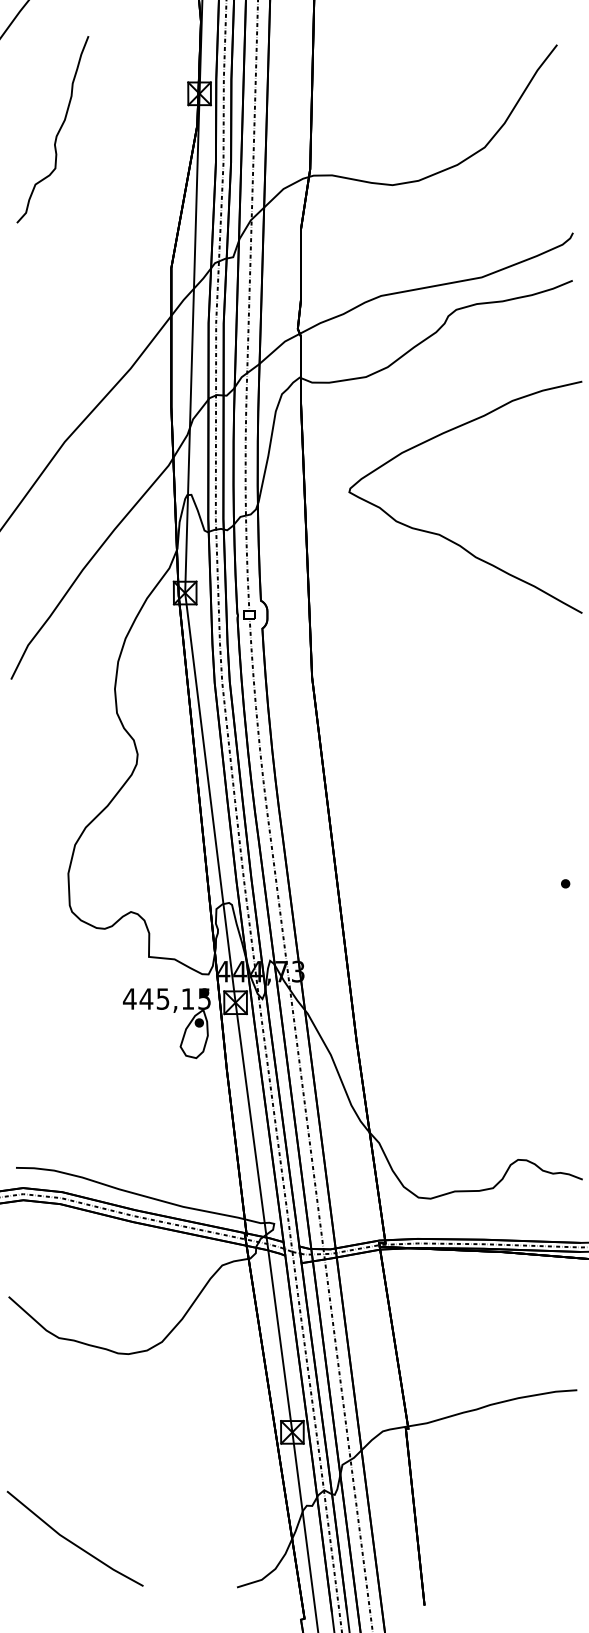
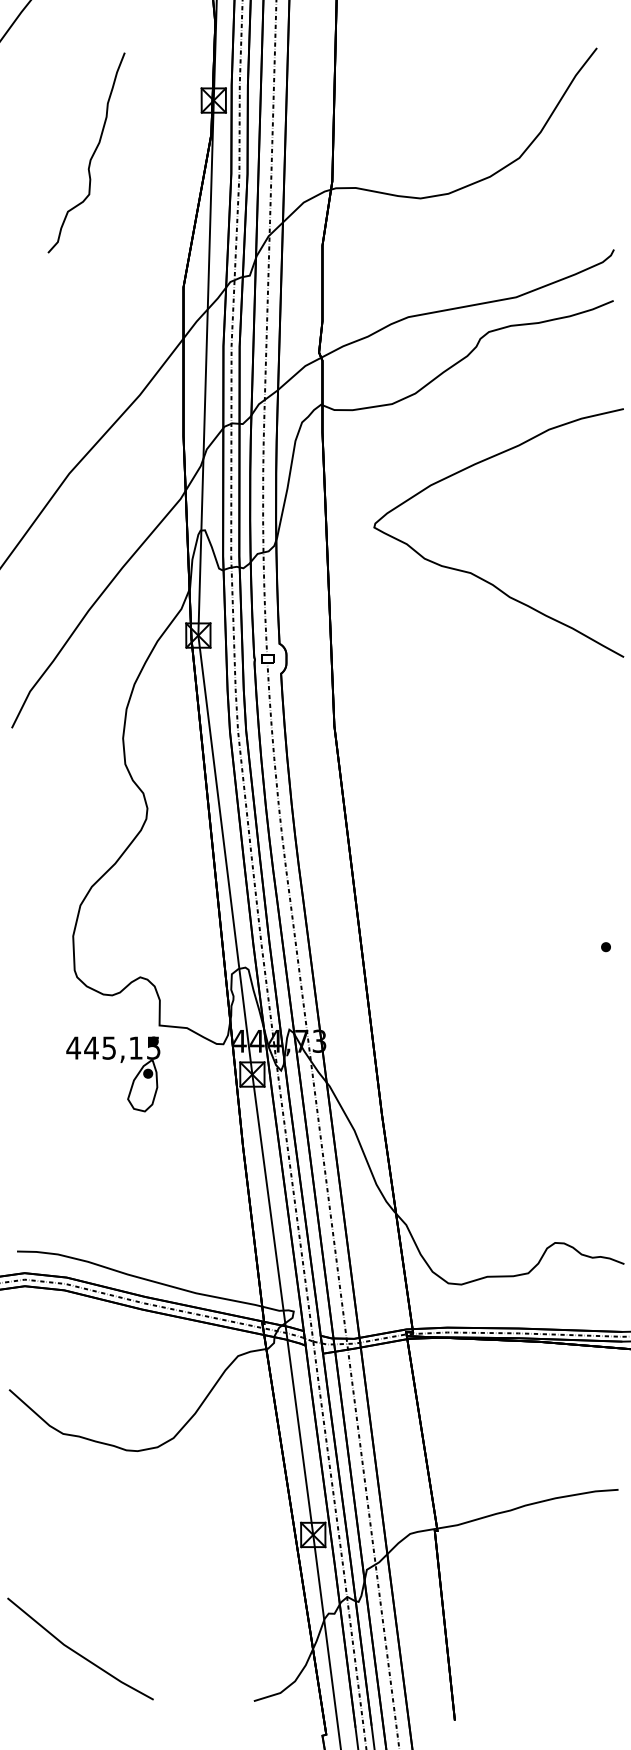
curve: (57, 132) -> (91, 155), moved
part: (173, 1012) -> (120, 1062), moved

